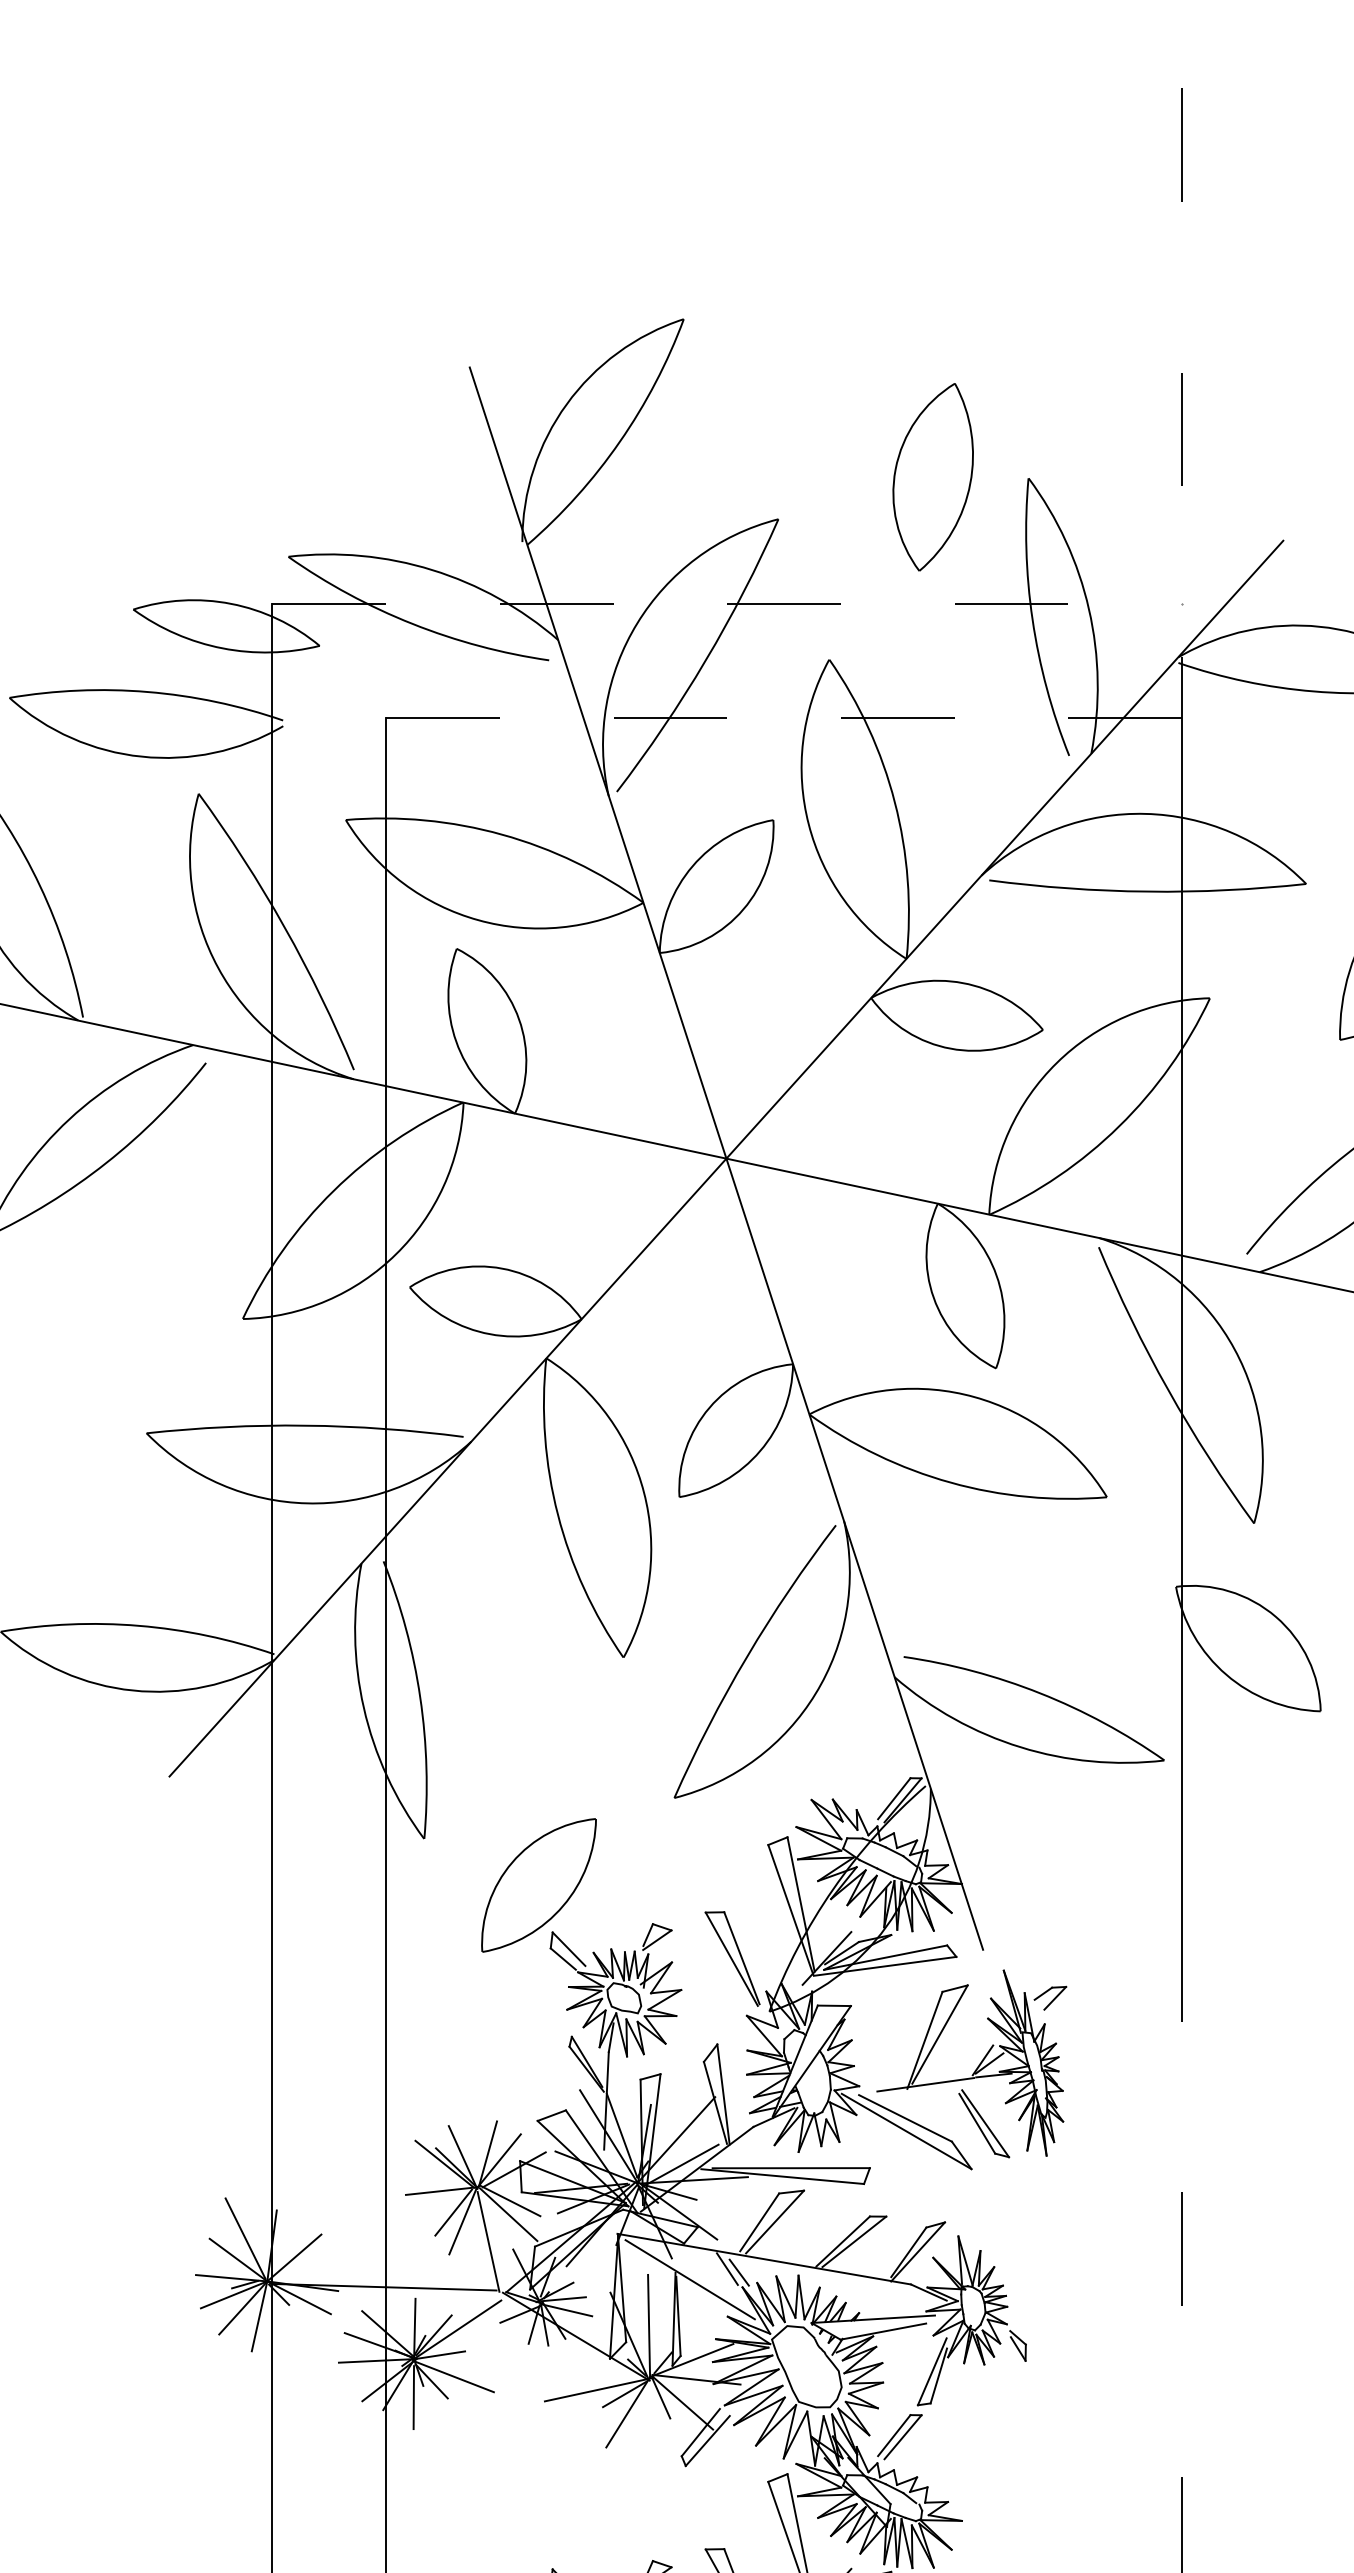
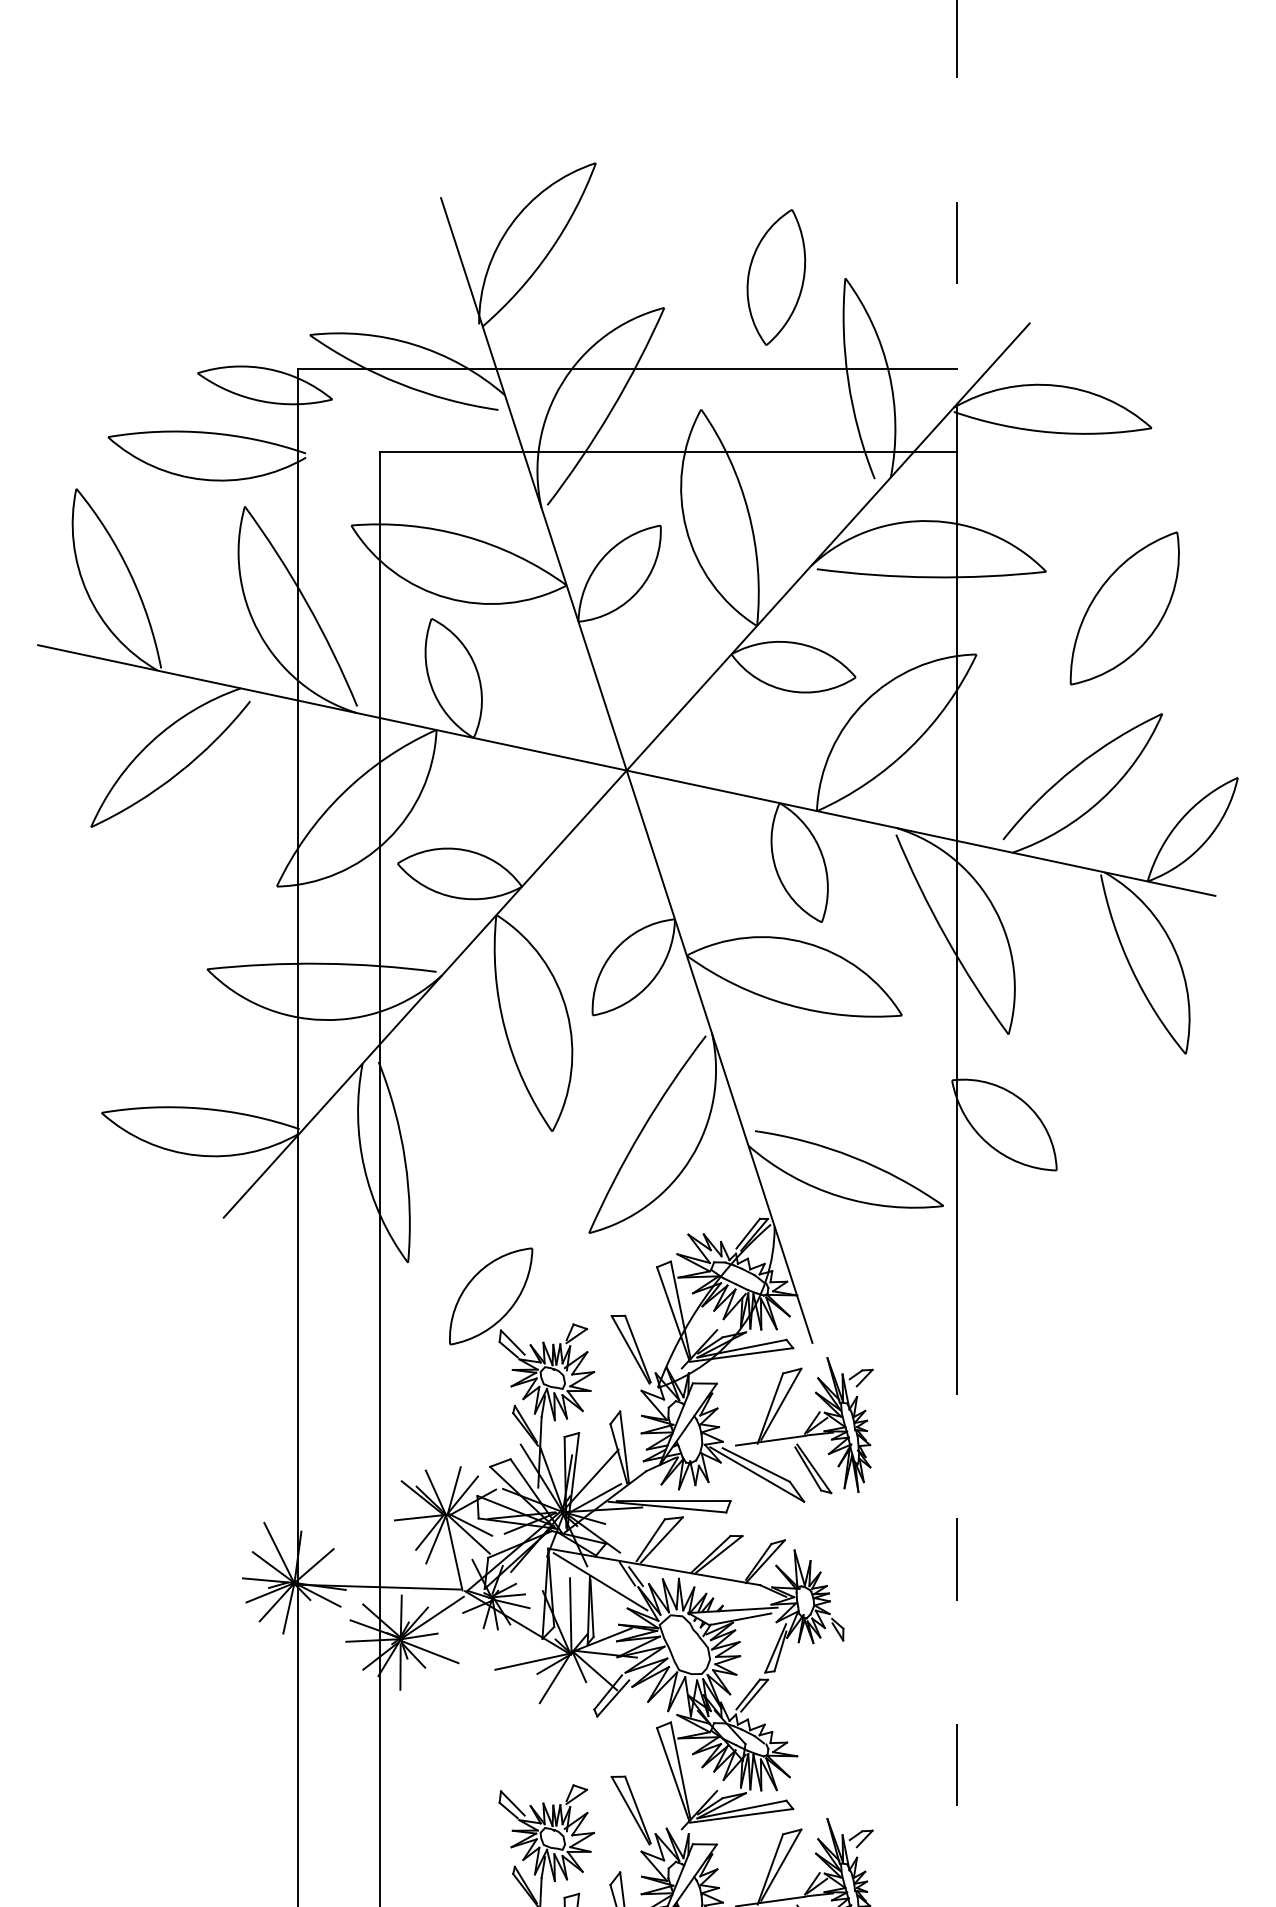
line: (727, 604) -> (627, 369), dashed -> solid
line: (784, 717) -> (668, 451), dashed -> solid

